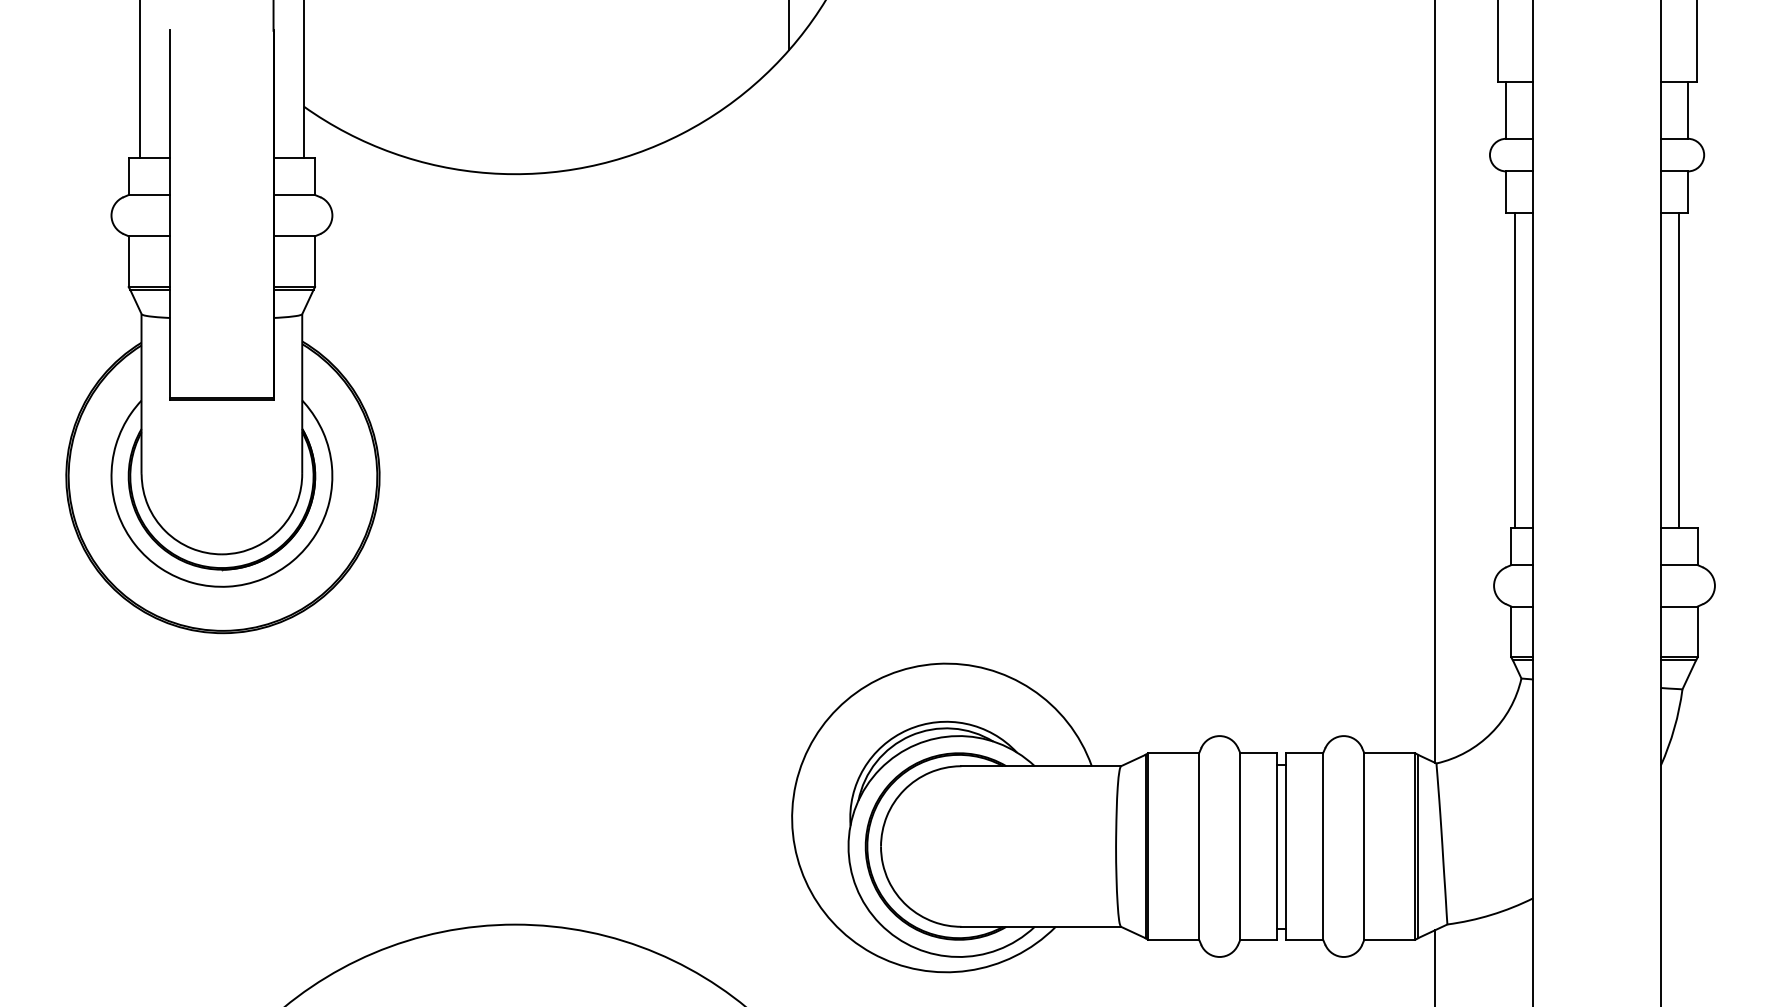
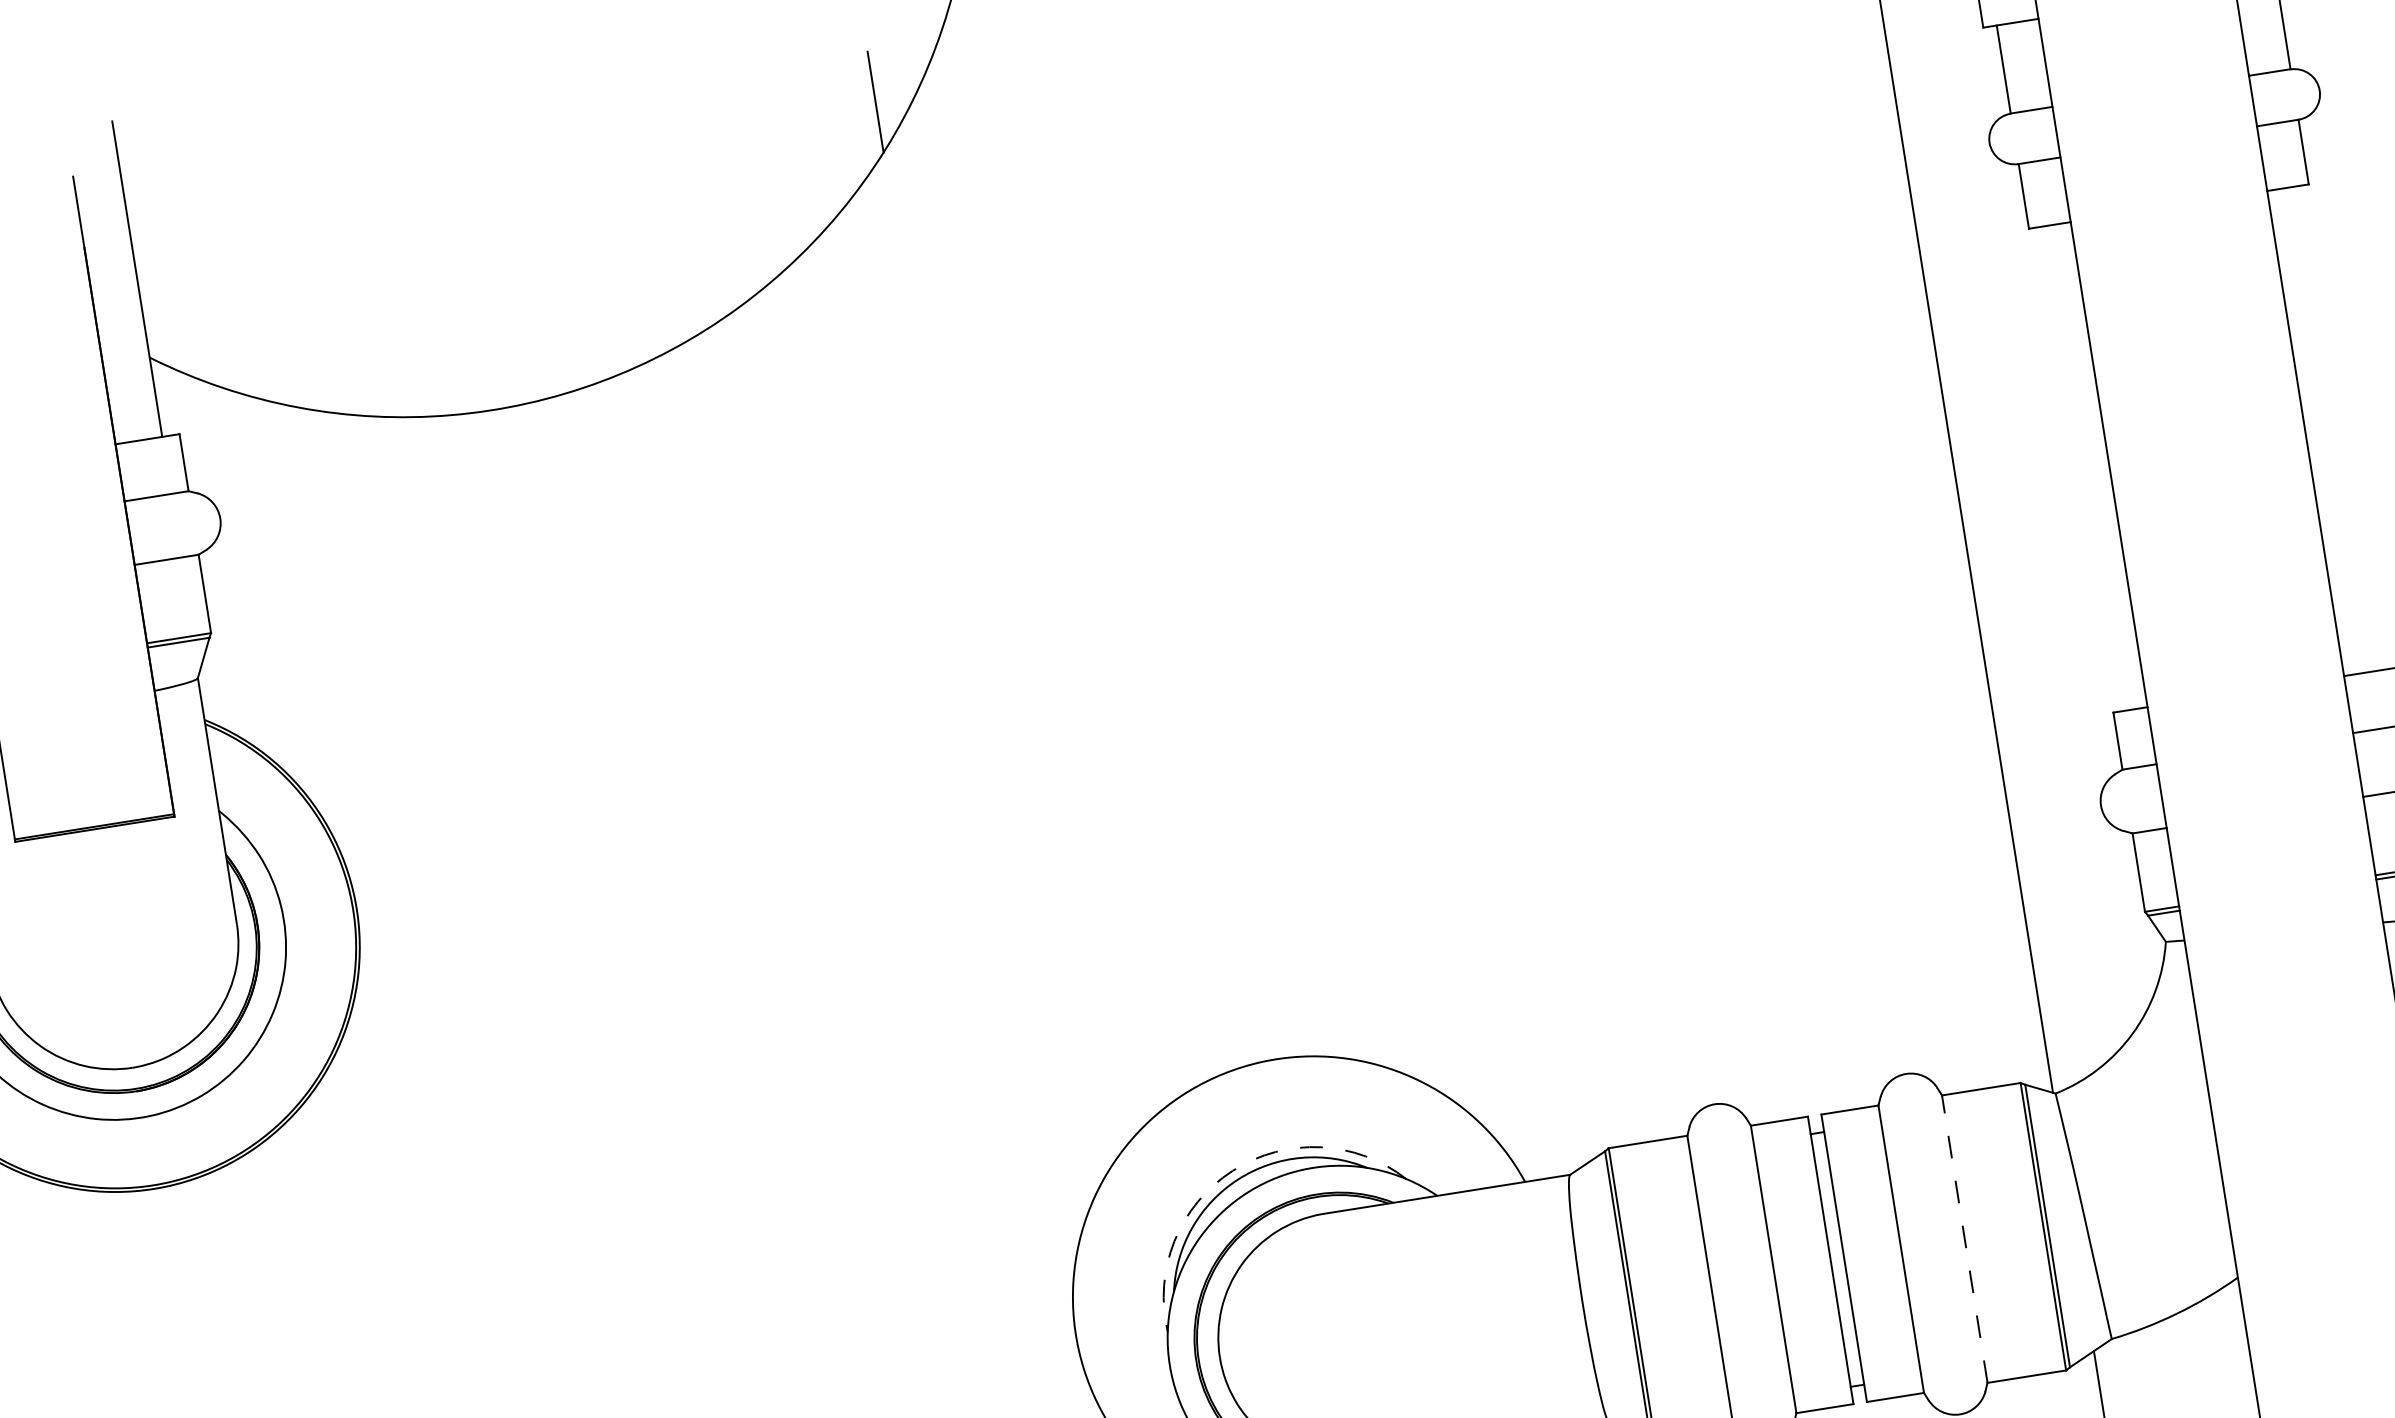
line: (1515, 370) -> (2081, 468), removed
line: (1679, 370) -> (2334, 428), removed
arc: (907, 729) -> (1232, 1170), solid -> dashed
line: (1364, 846) -> (1964, 1239), solid -> dashed

